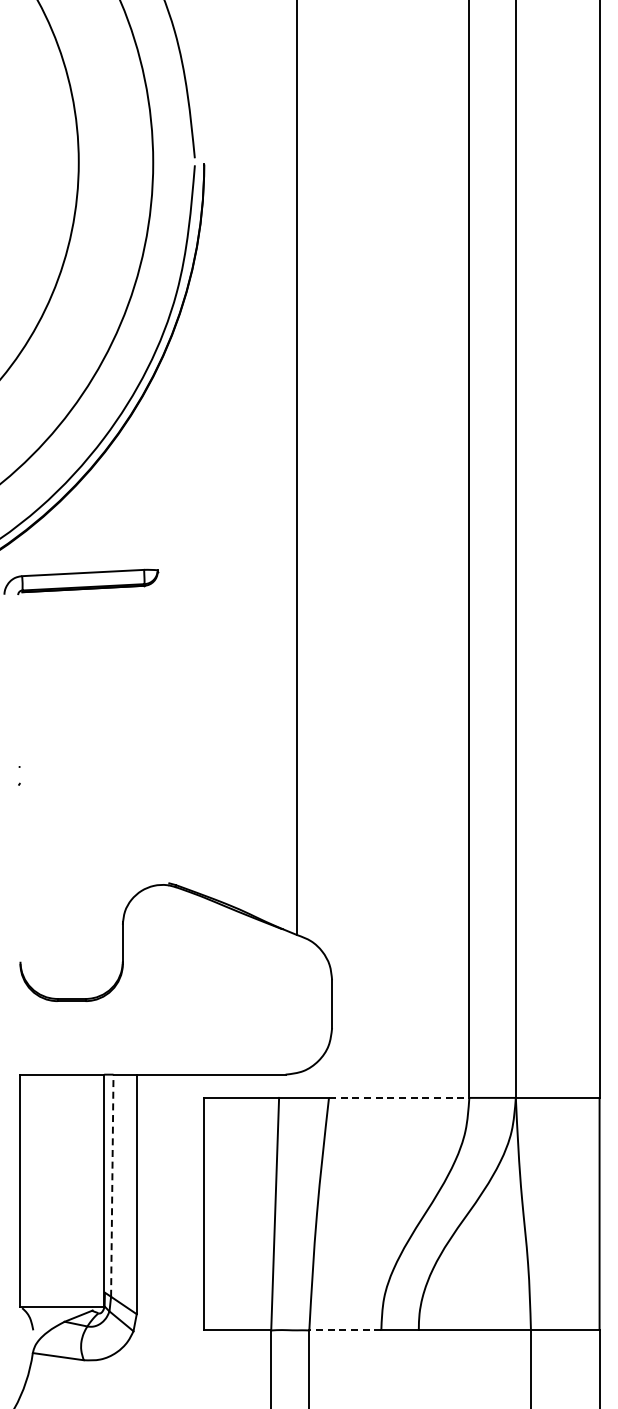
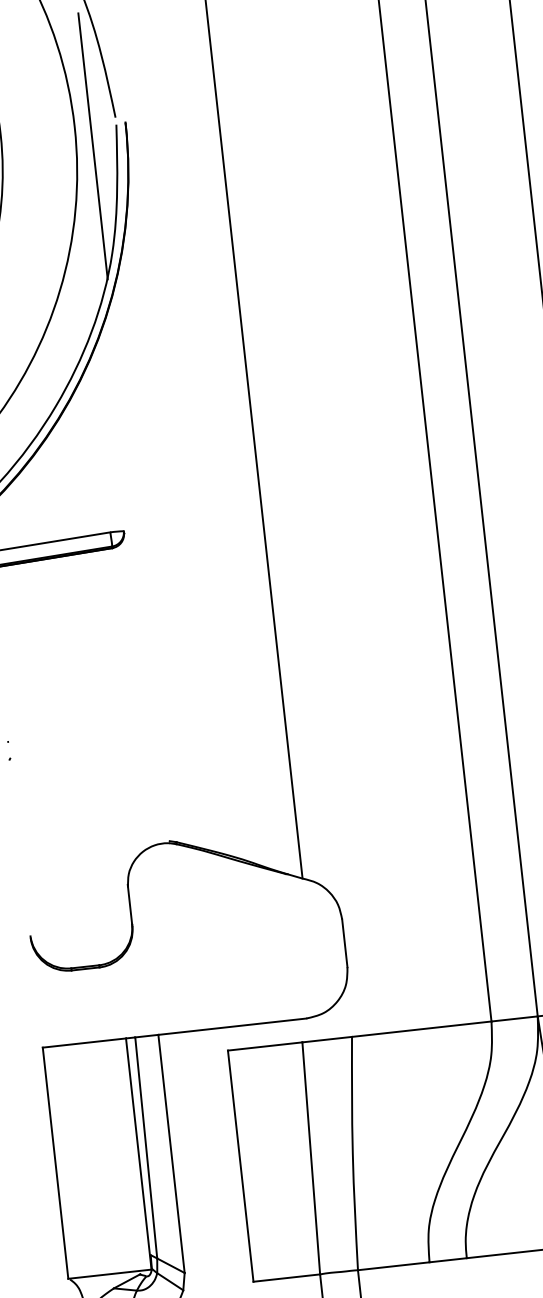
line: (169, 184) -> (93, 146), added
line: (399, 1097) -> (422, 1028), dashed -> solid
line: (112, 1185) -> (146, 1147), dashed -> solid
line: (344, 1330) -> (392, 1266), dashed -> solid

